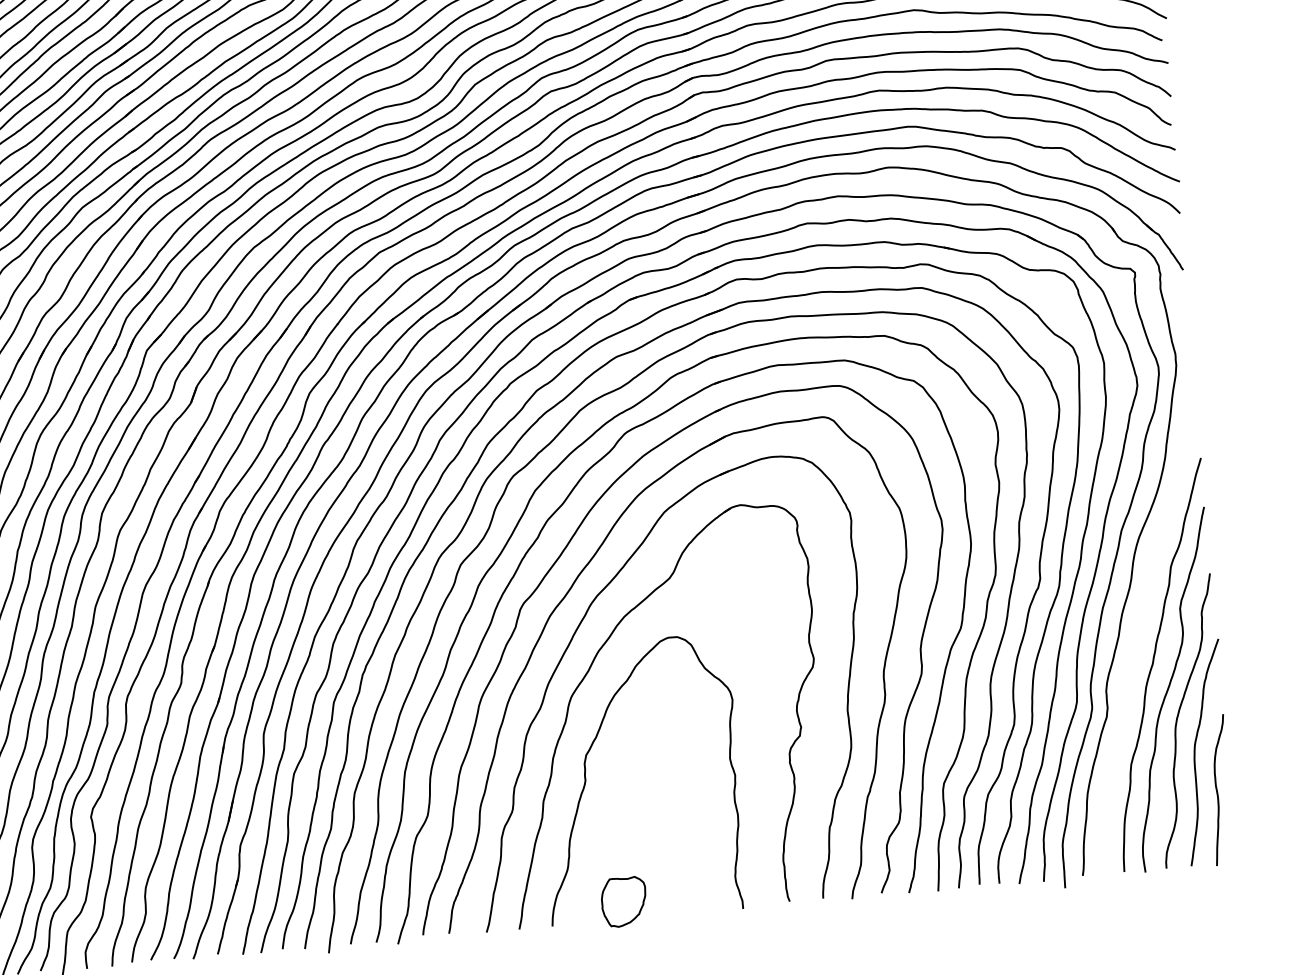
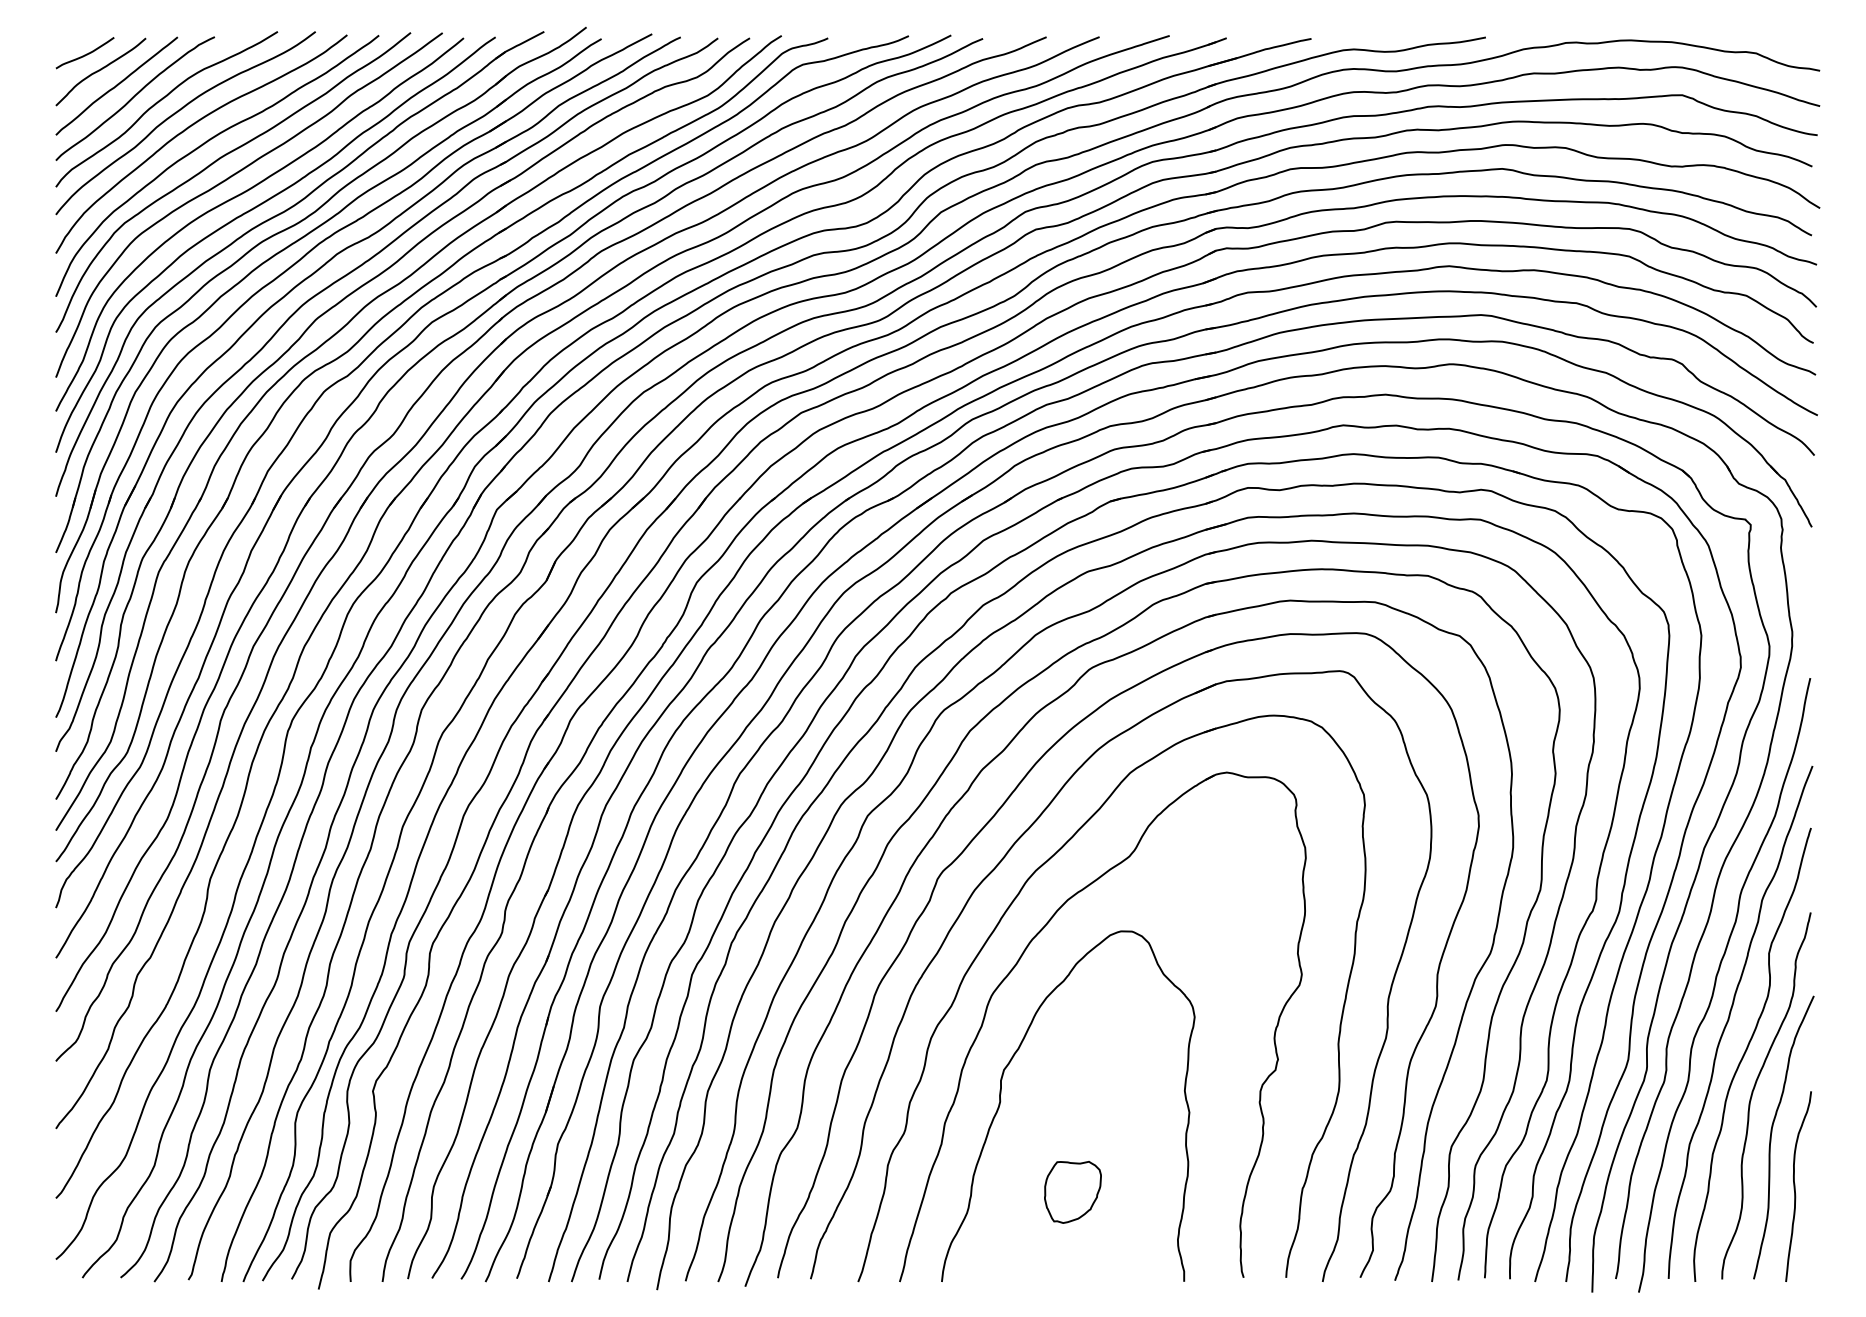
curve: (1140, 636) -> (1716, 983), added
part: (623, 902) -> (1072, 1192), moved

